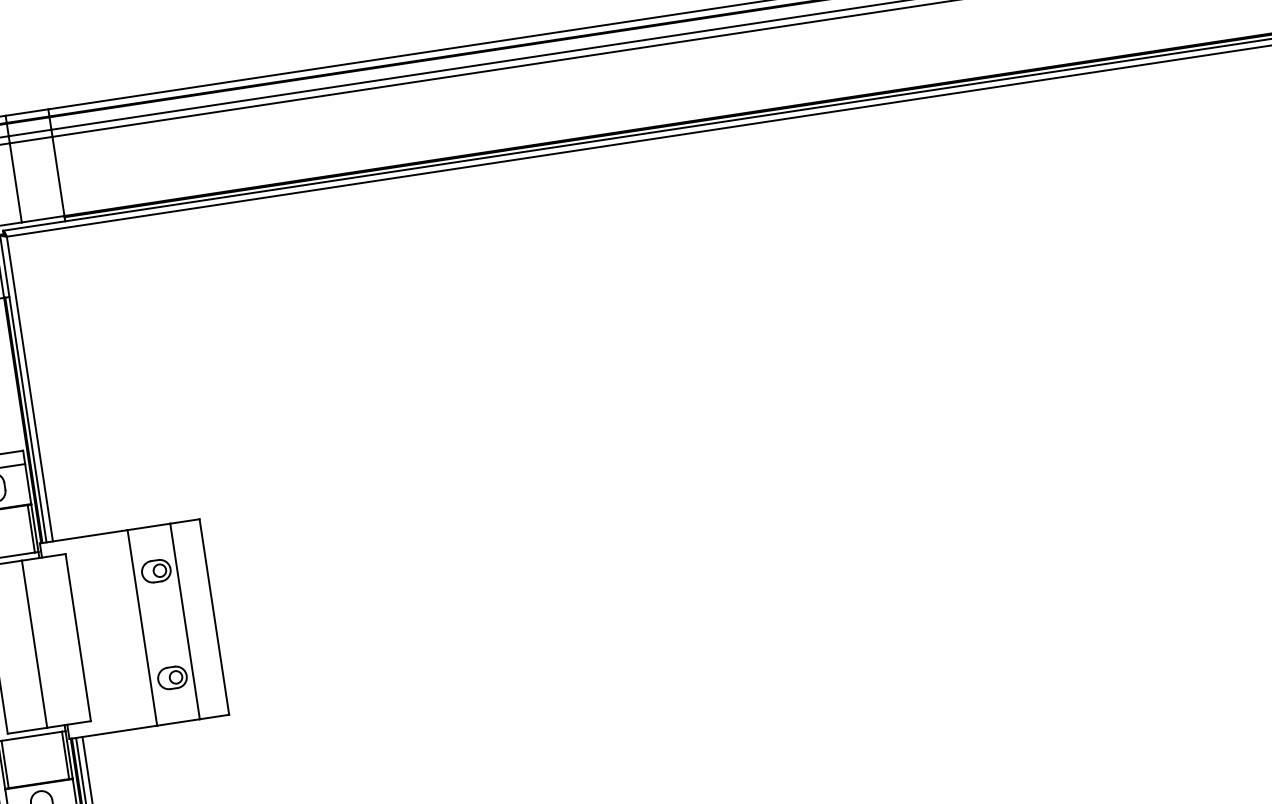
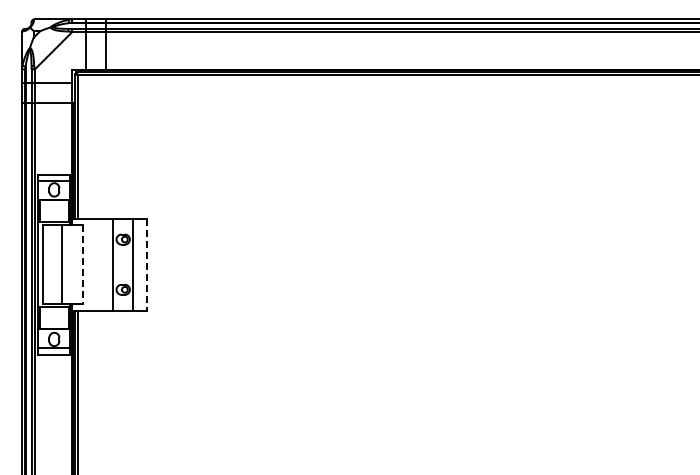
line: (214, 618) -> (146, 265), solid -> dashed
line: (78, 639) -> (82, 265), solid -> dashed

